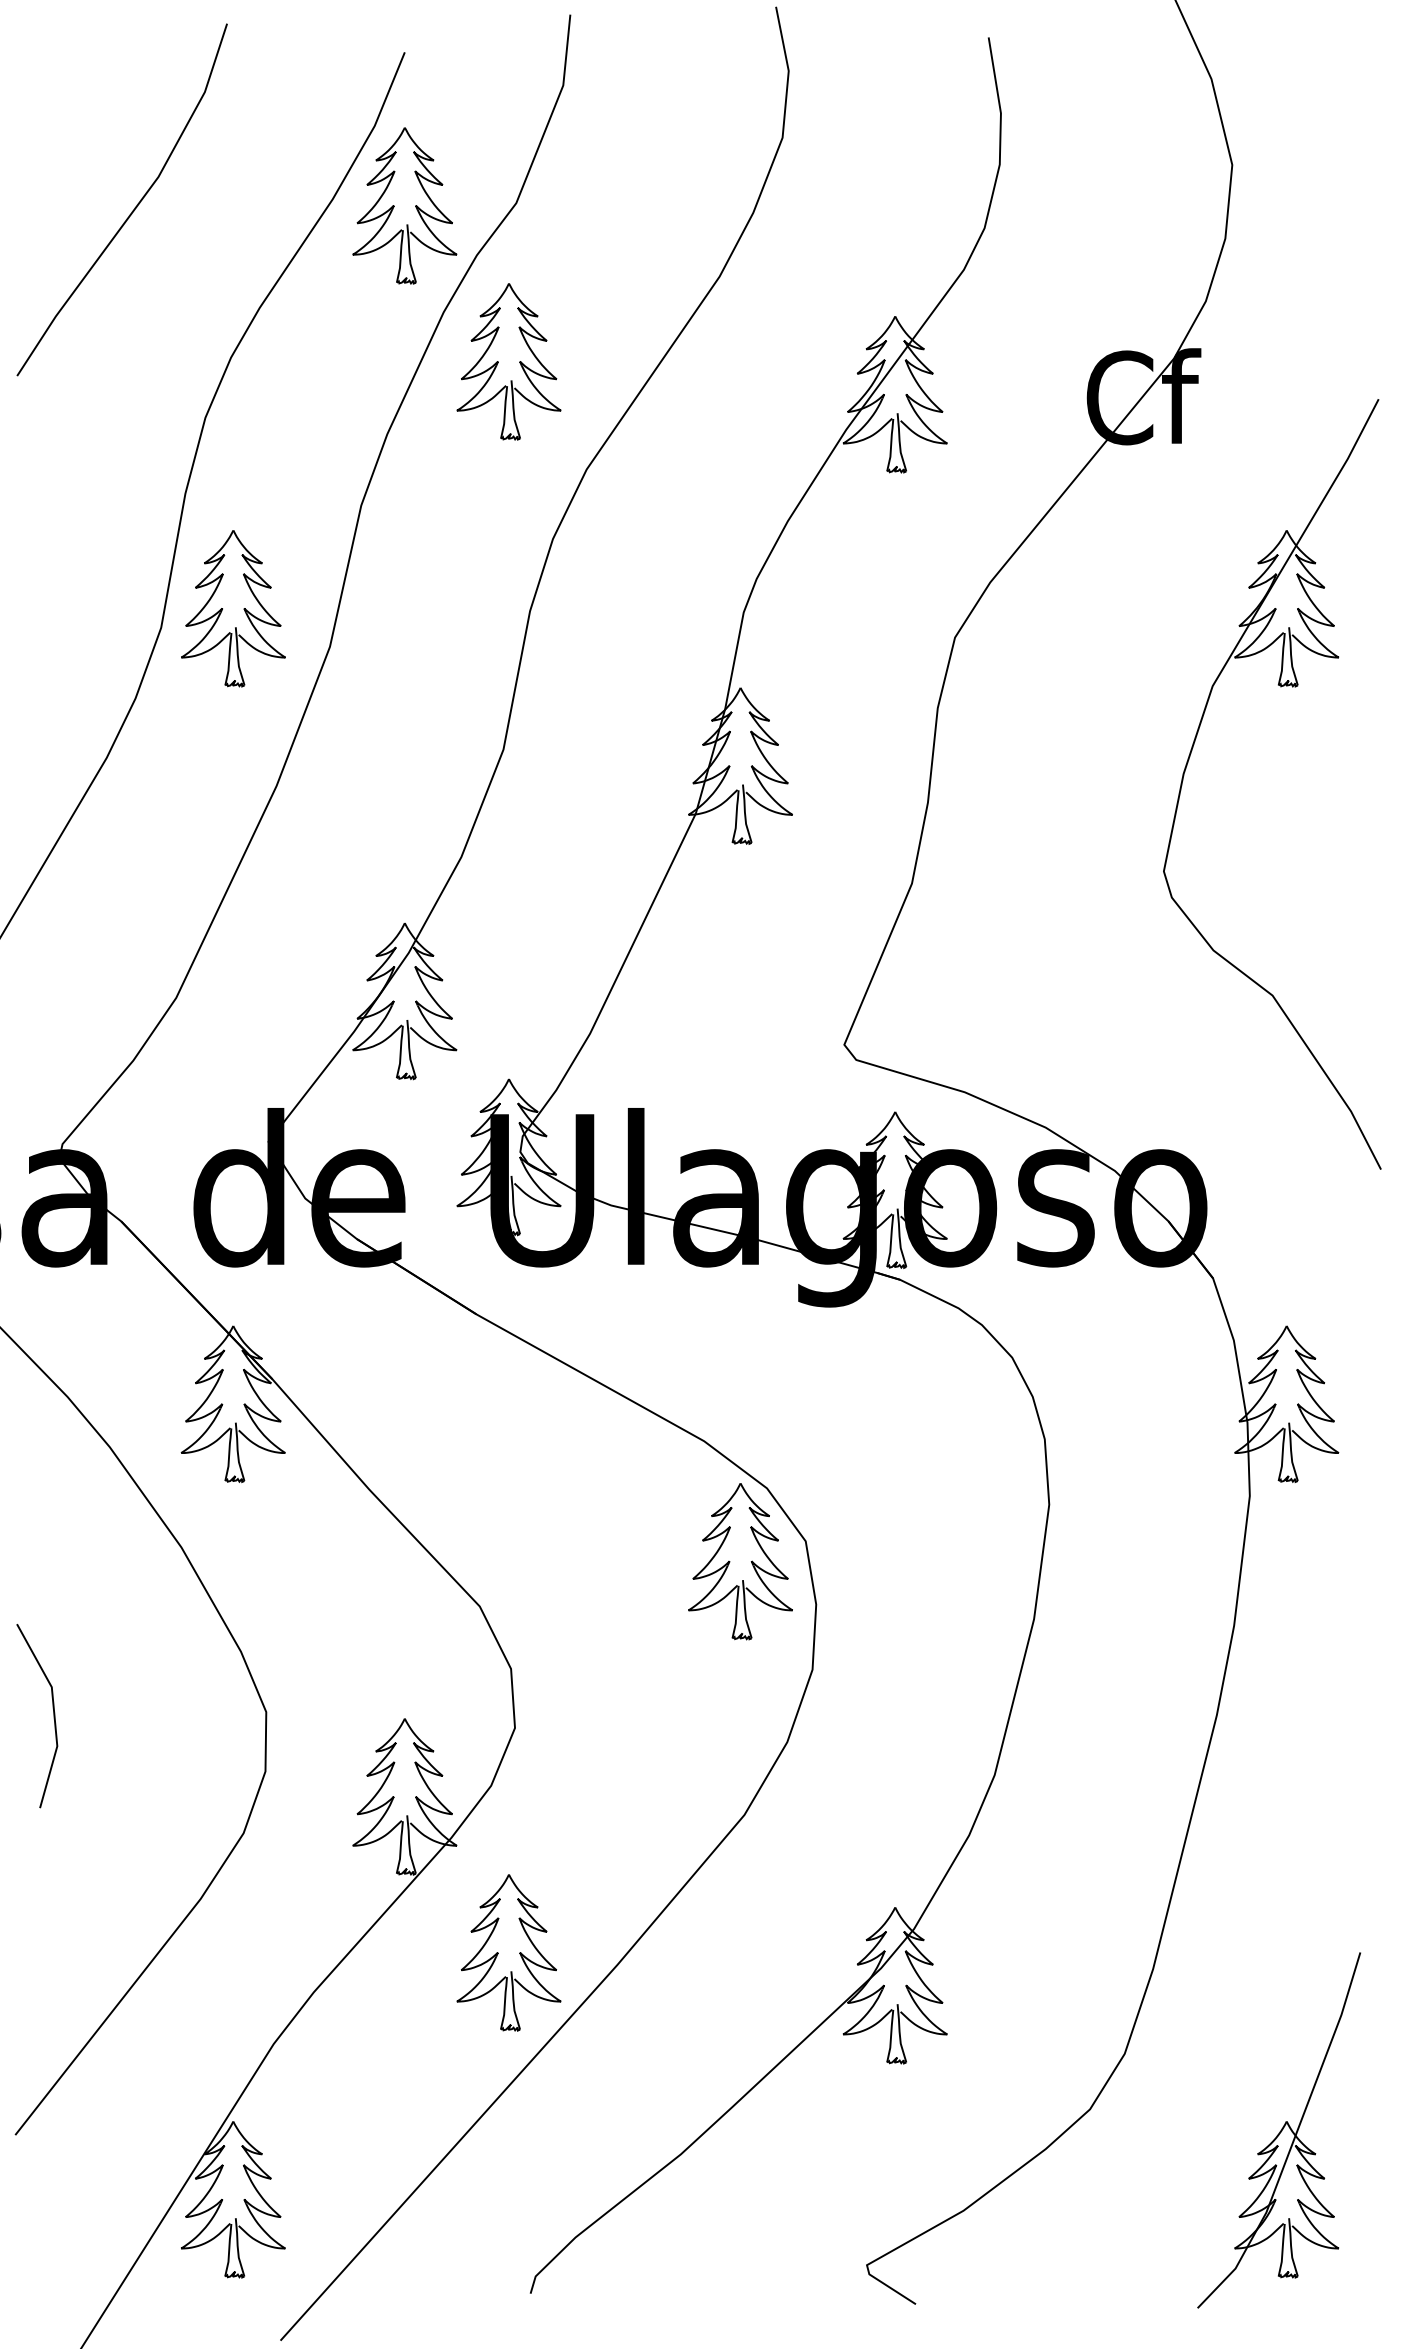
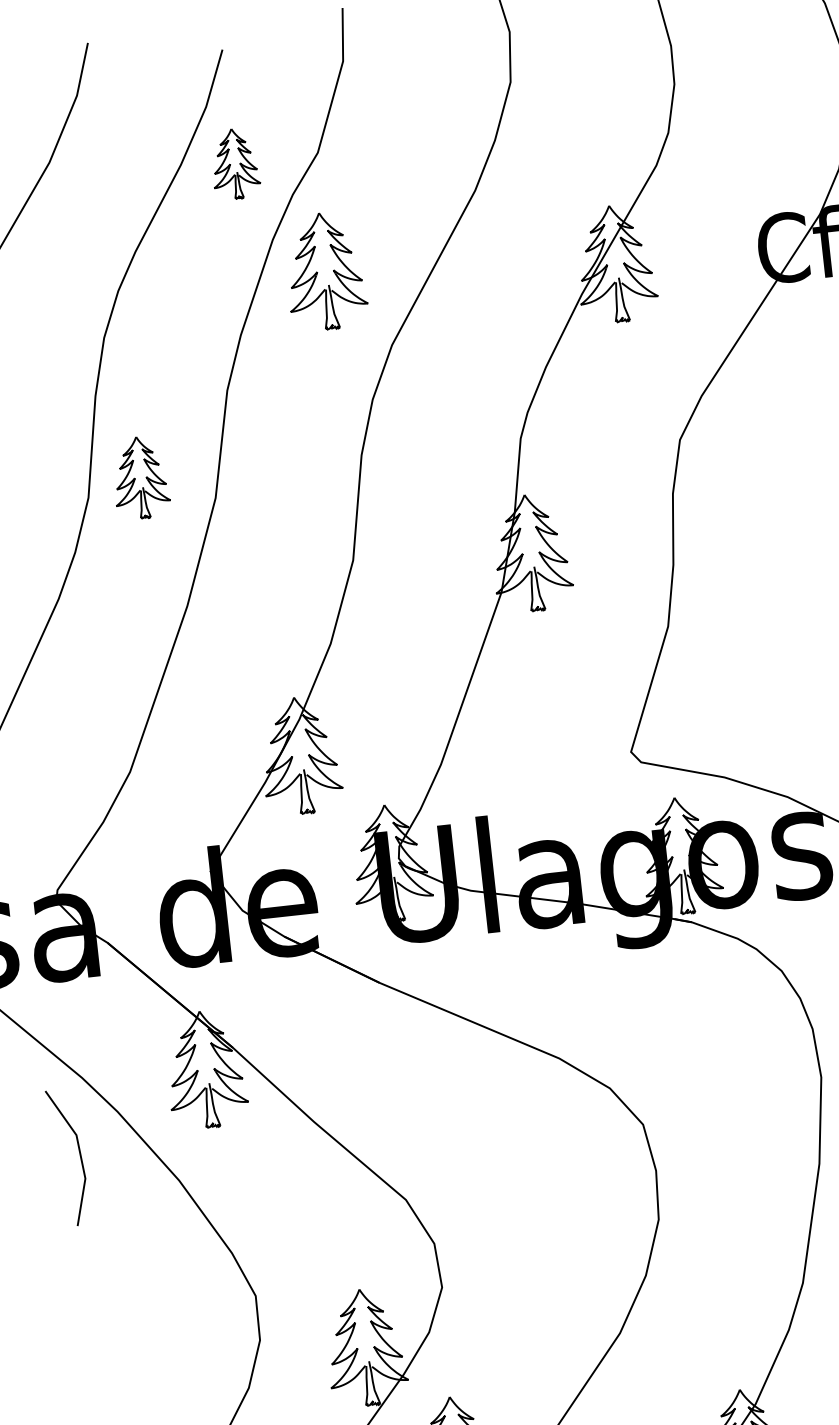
part: (404, 205) -> (234, 163), size x0.6
part: (233, 608) -> (140, 477), size x0.7
part: (740, 1561) -> (596, 1145), removed
line: (53, 1716) -> (80, 1156), moved

